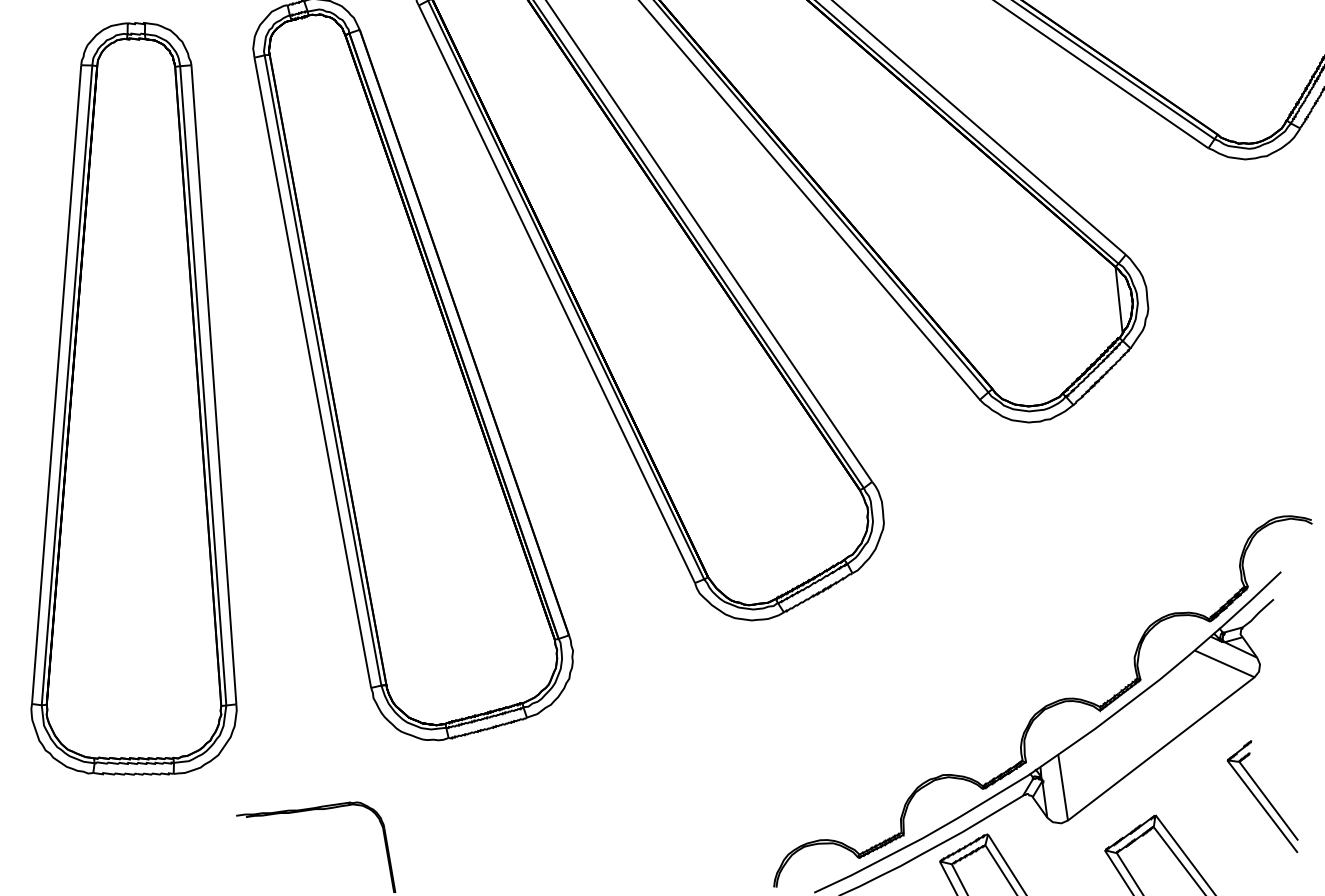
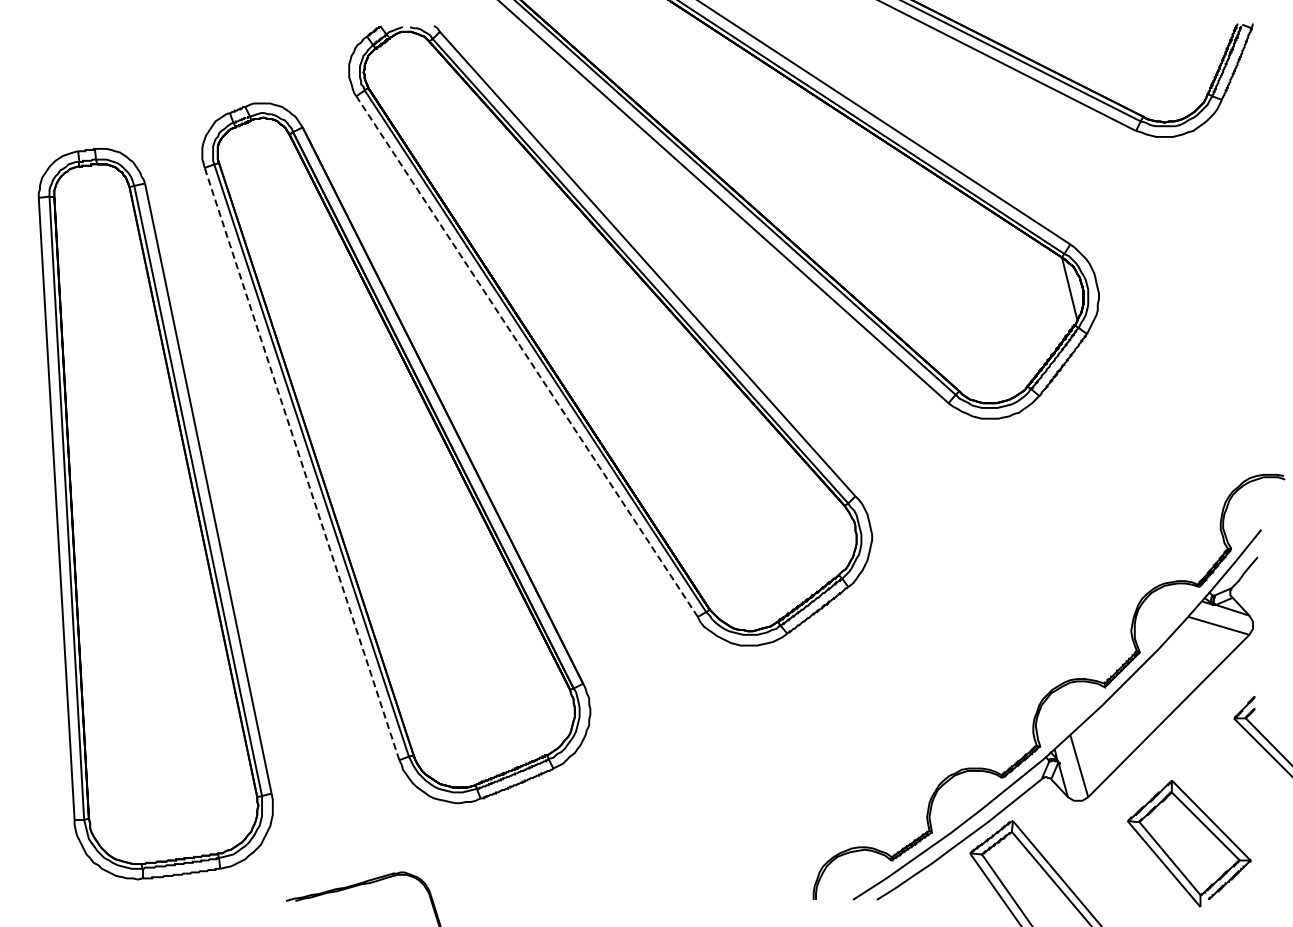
line: (556, 294) -> (526, 356), solid -> dashed
line: (313, 373) -> (302, 464), solid -> dashed

